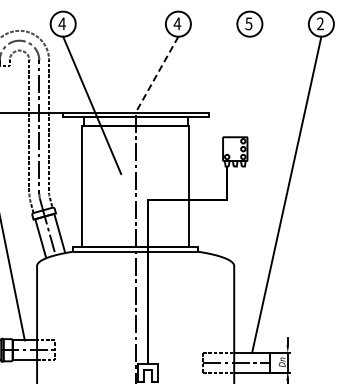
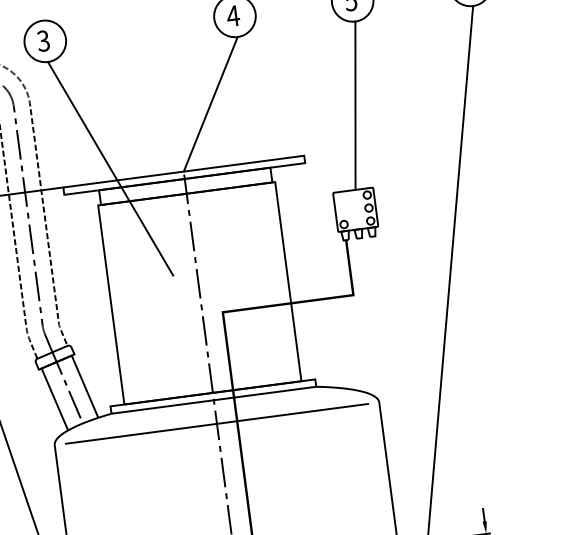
text: (61, 23) -> (42, 40), 4 -> 3
line: (157, 74) -> (211, 103), dashed -> solid
line: (242, 86) -> (354, 105), added
line: (135, 266) -> (216, 424), added

